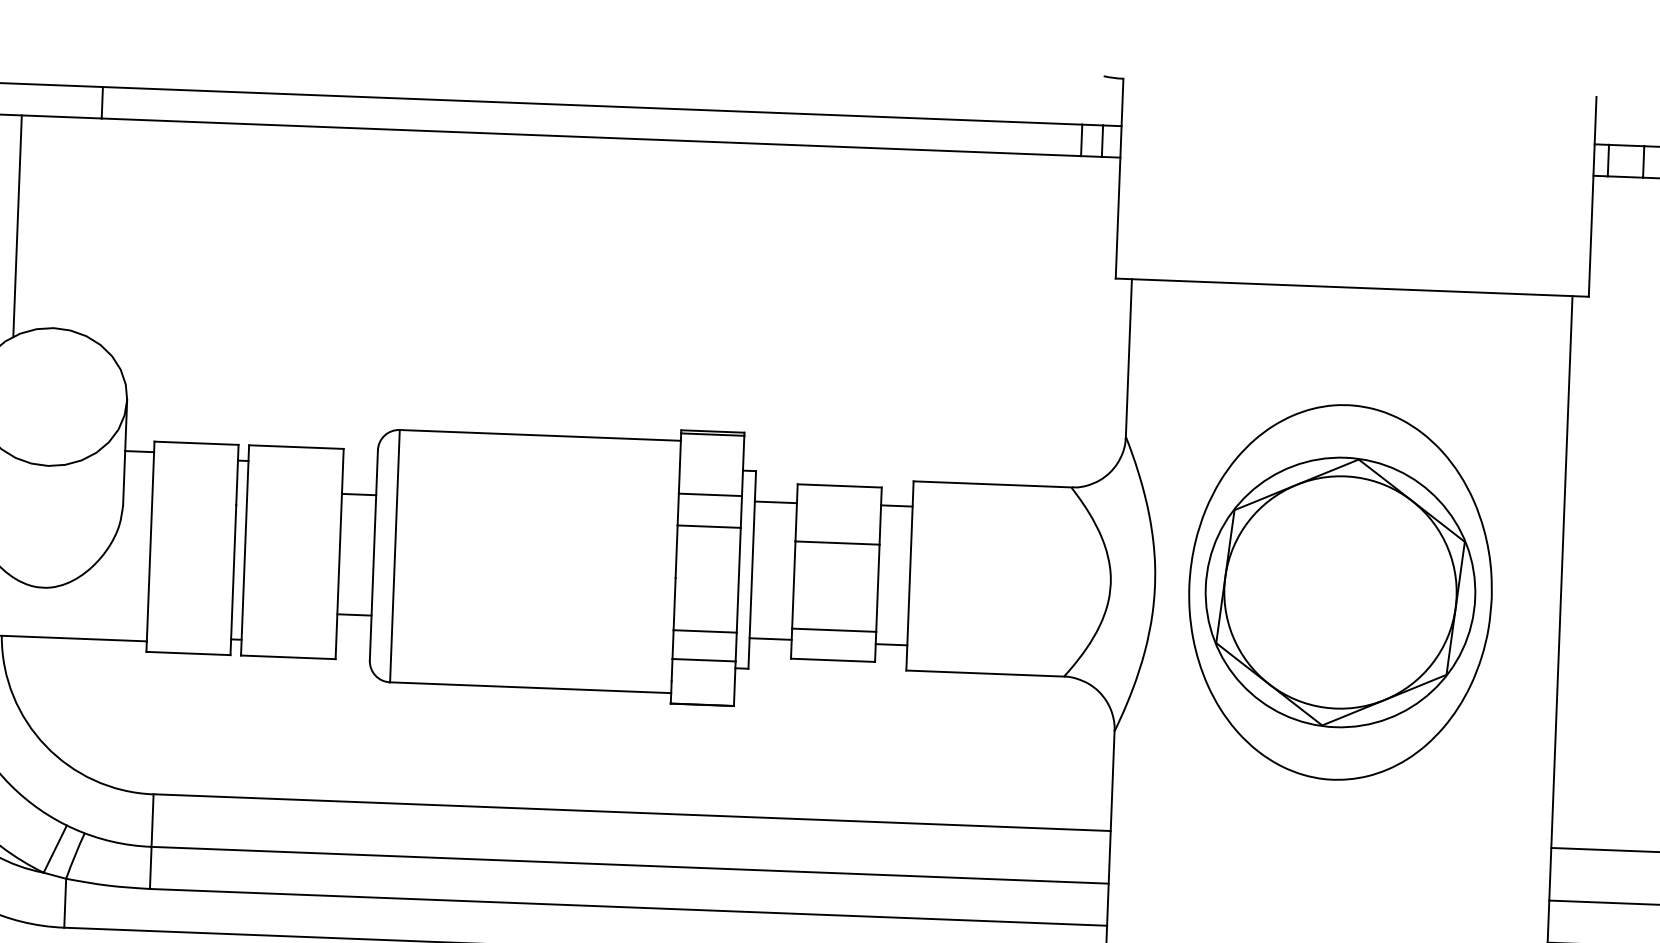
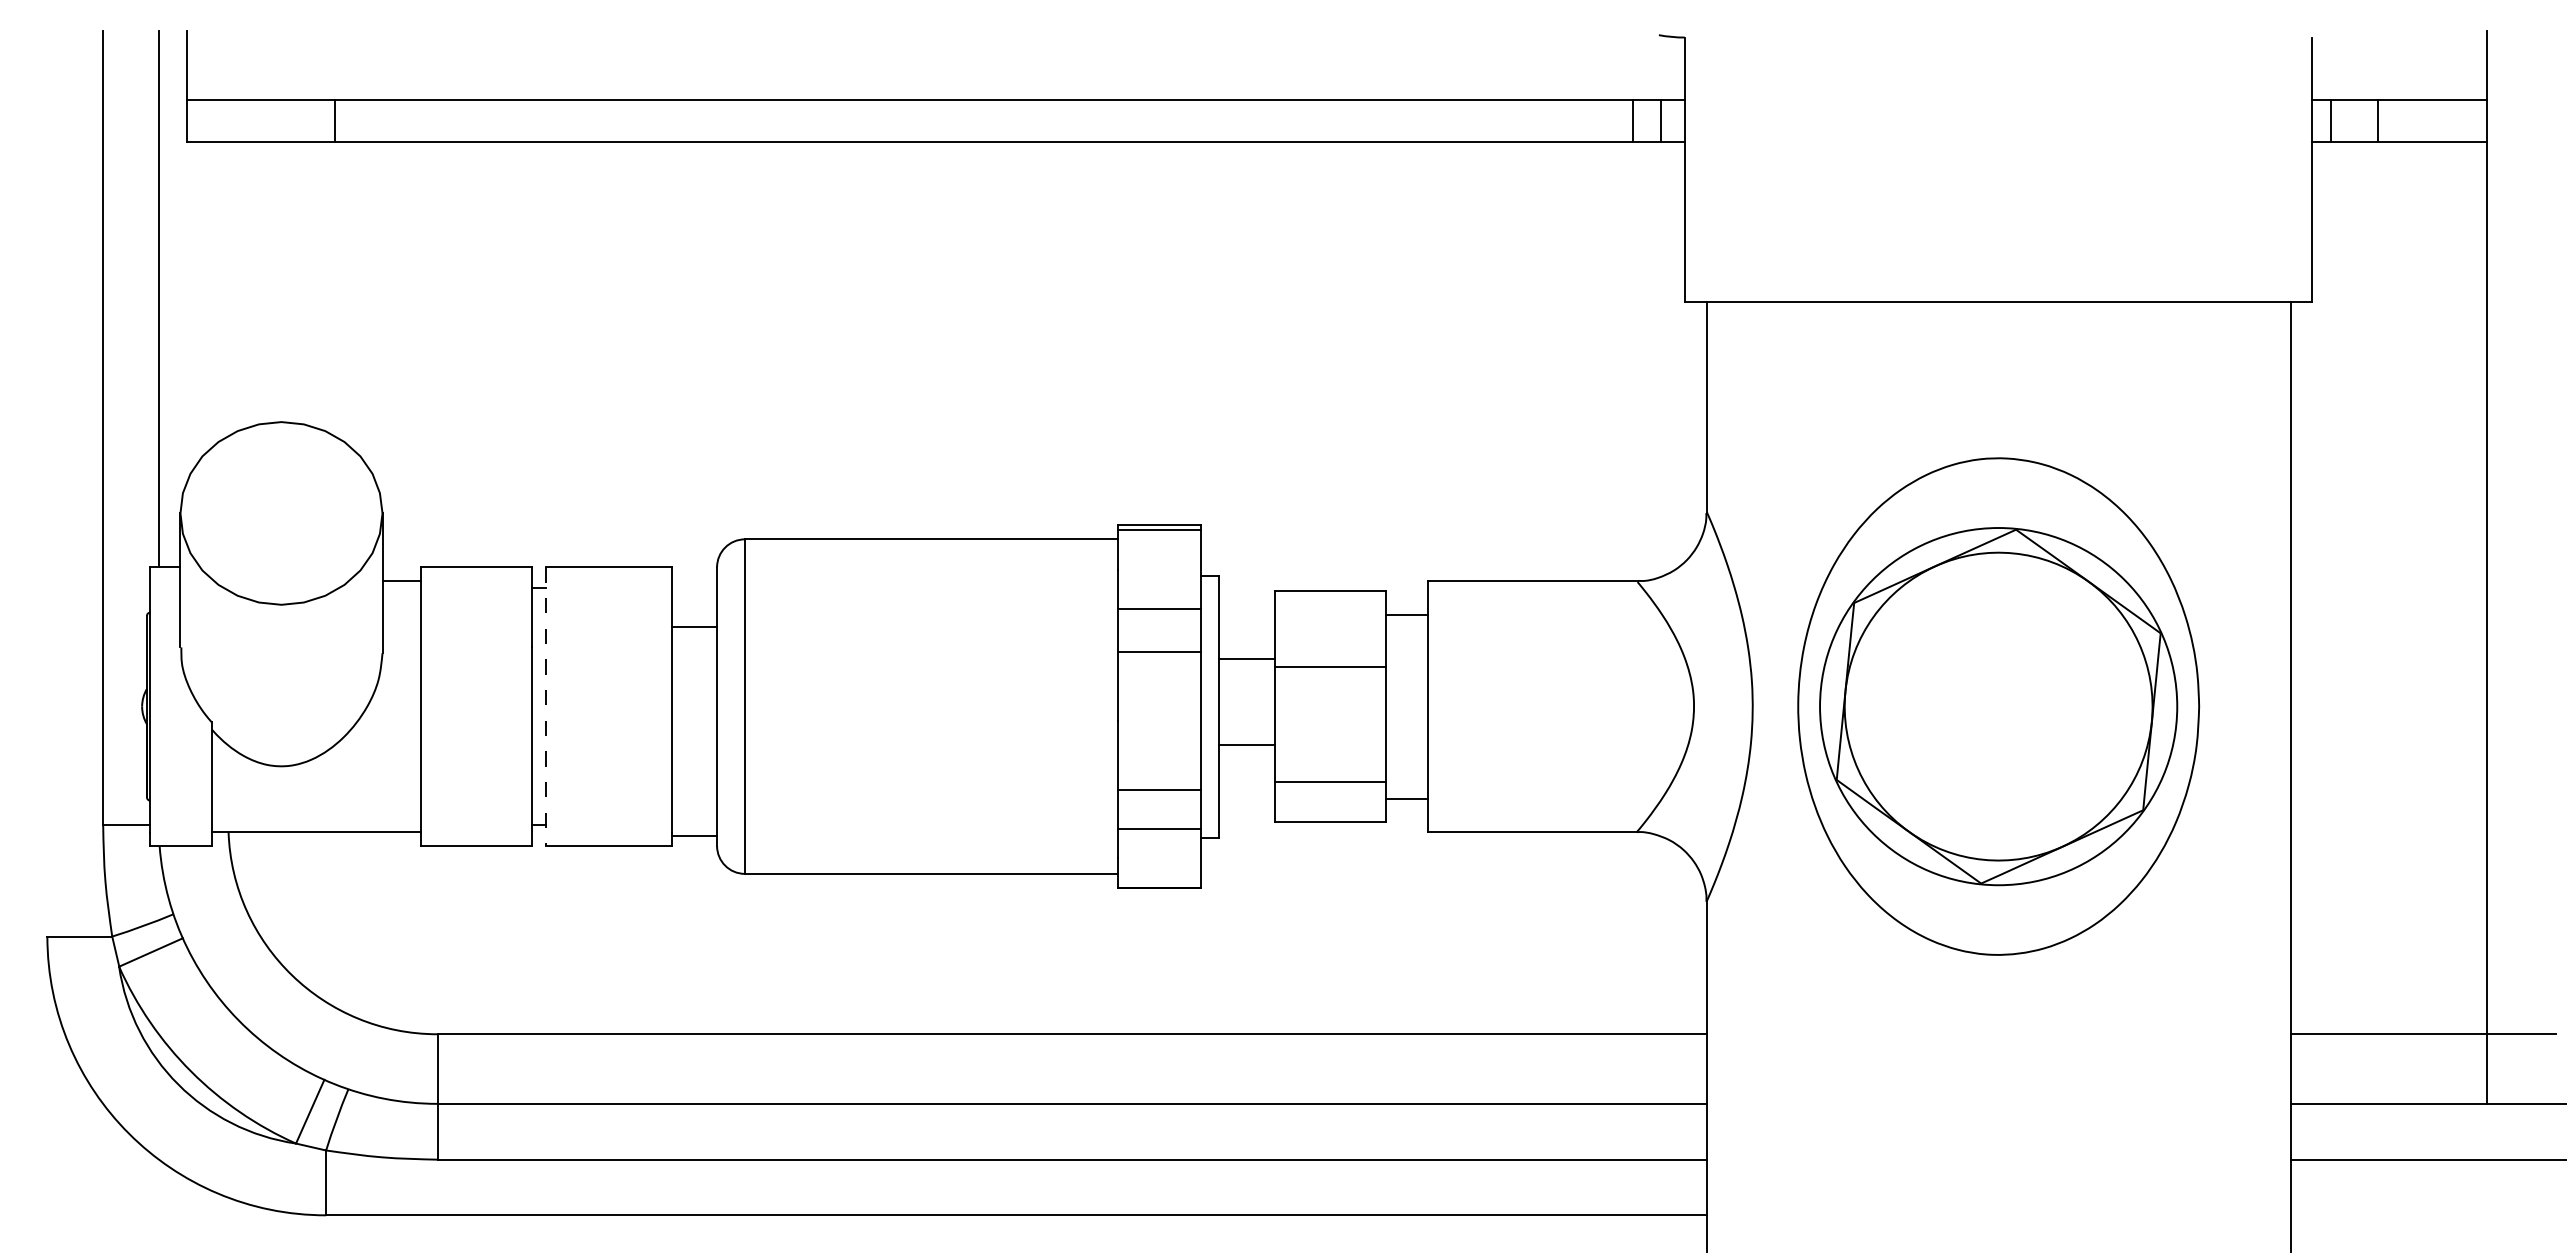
line: (17, 225) -> (228, 288), removed
line: (775, 502) -> (1246, 659), moved
line: (245, 551) -> (546, 707), solid -> dashed
line: (354, 614) -> (694, 835), moved
line: (770, 639) -> (1246, 745), moved

